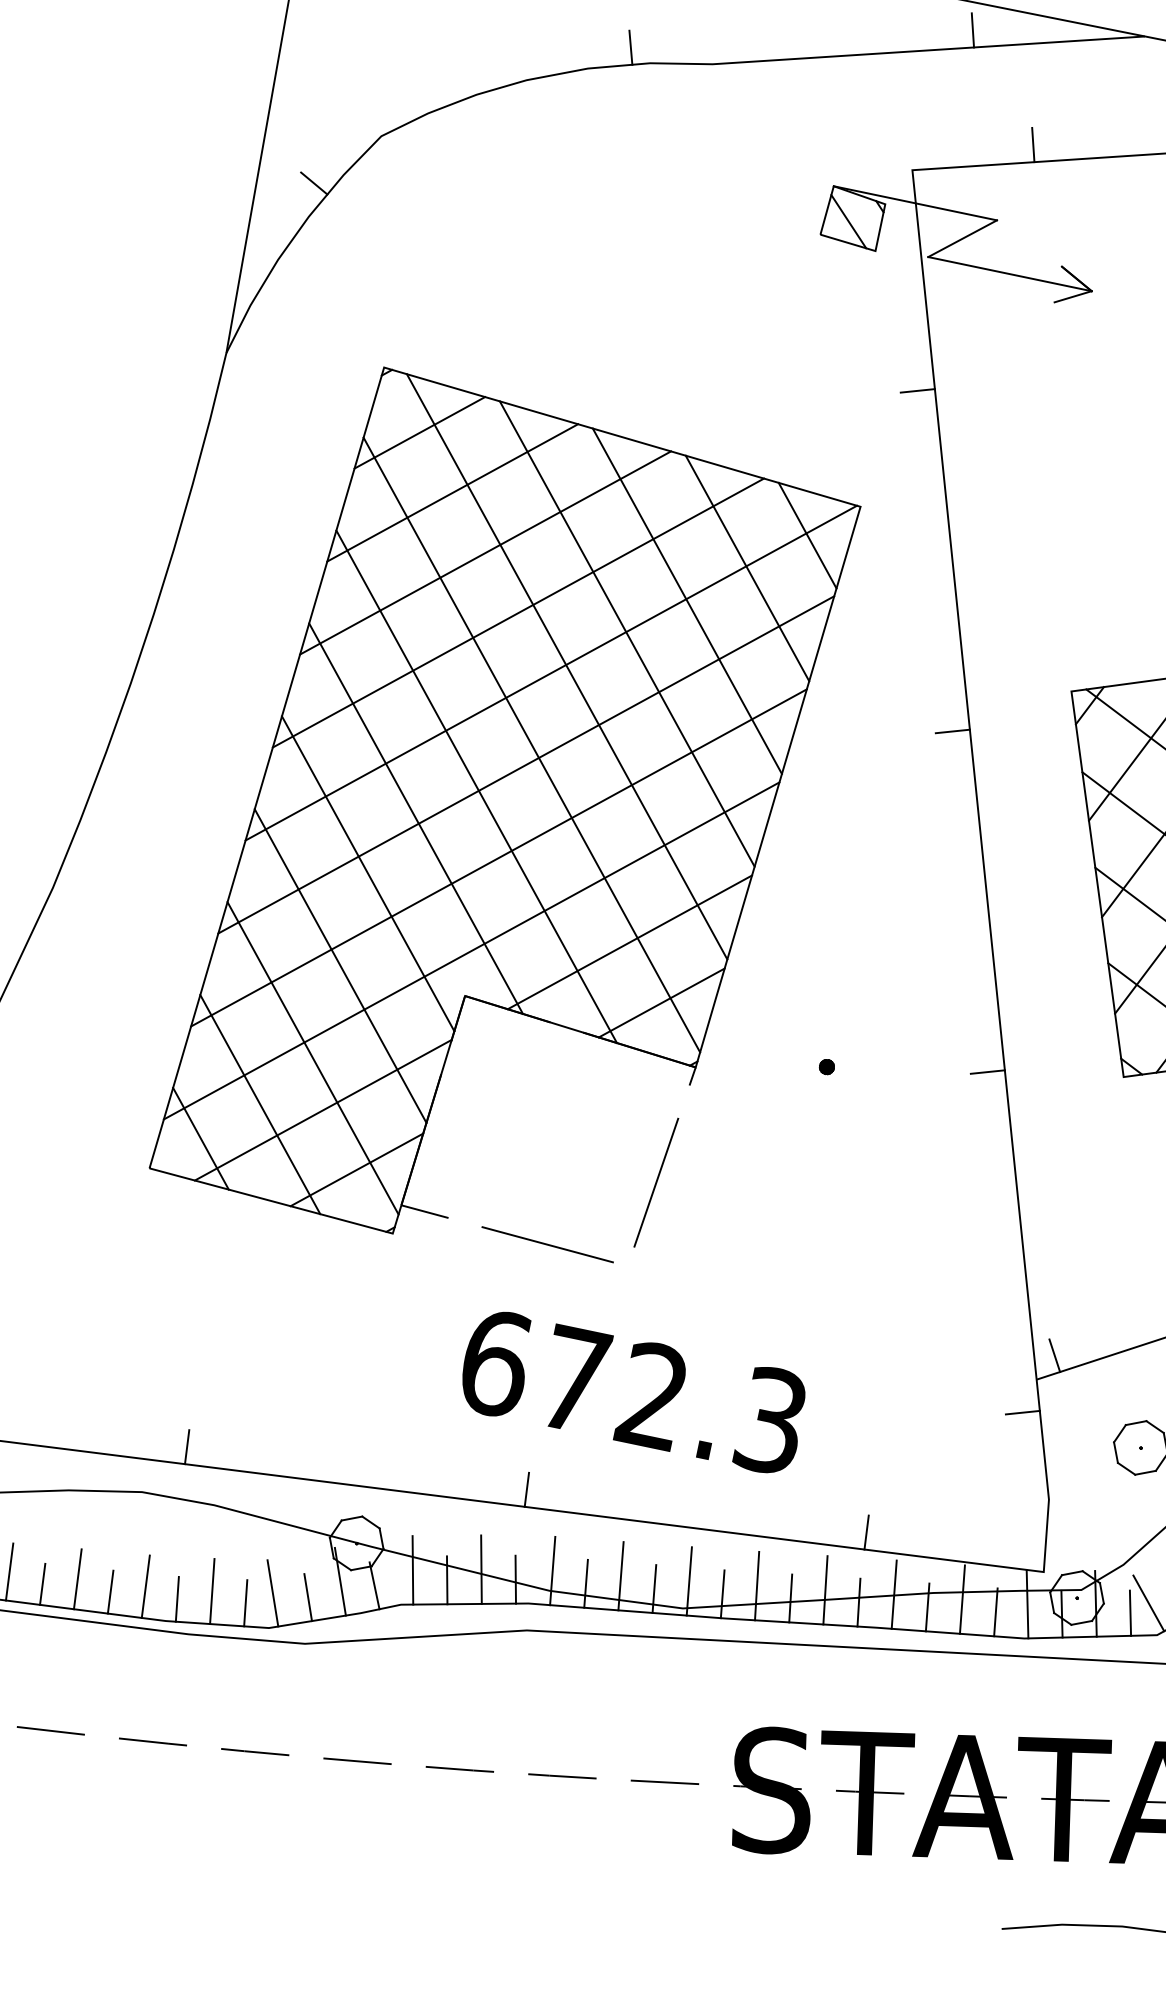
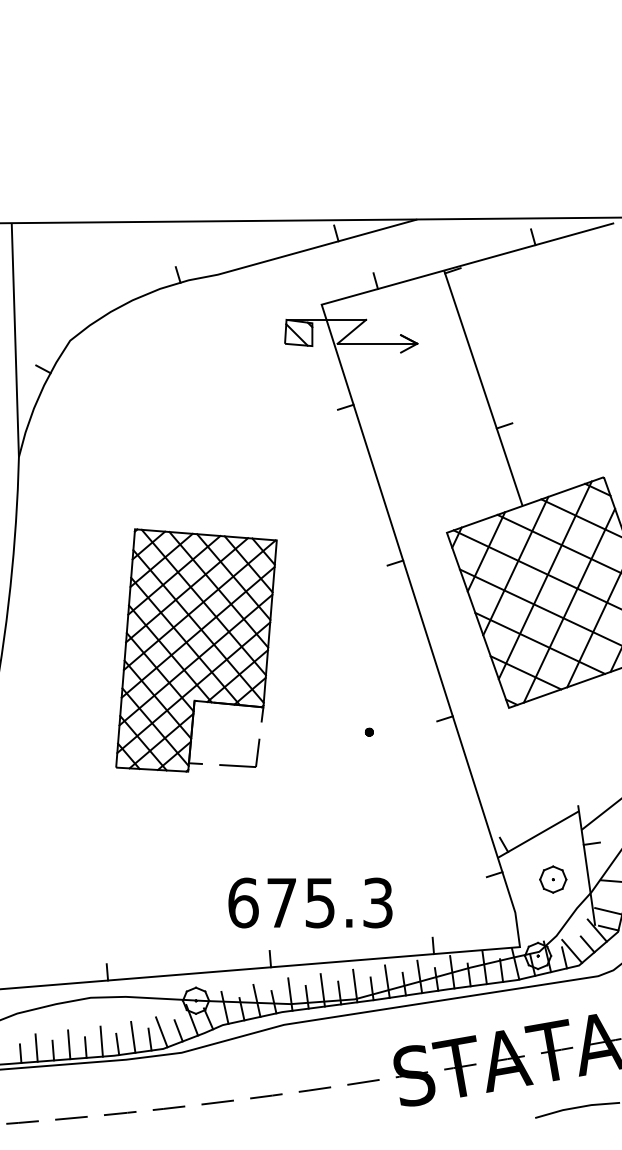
part: (507, 825) -> (196, 650), size x0.6
text: (651, 1394) -> (319, 902), 672.3 -> 675.3

